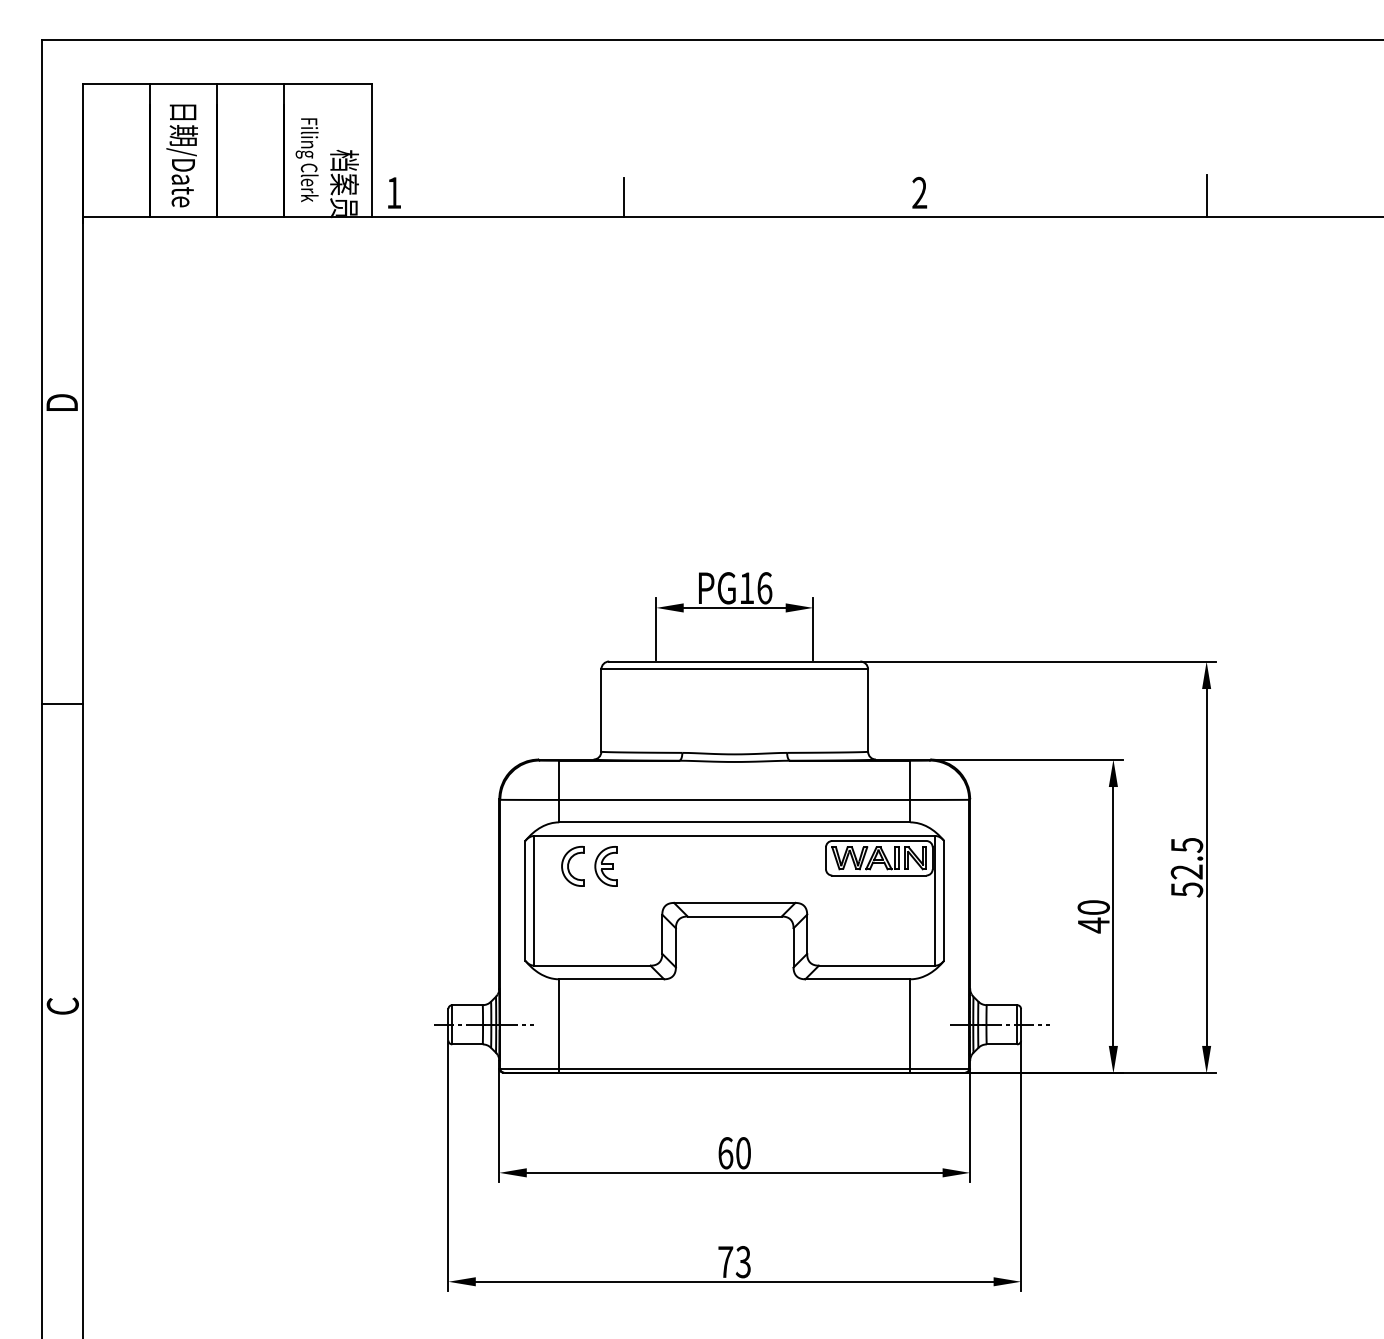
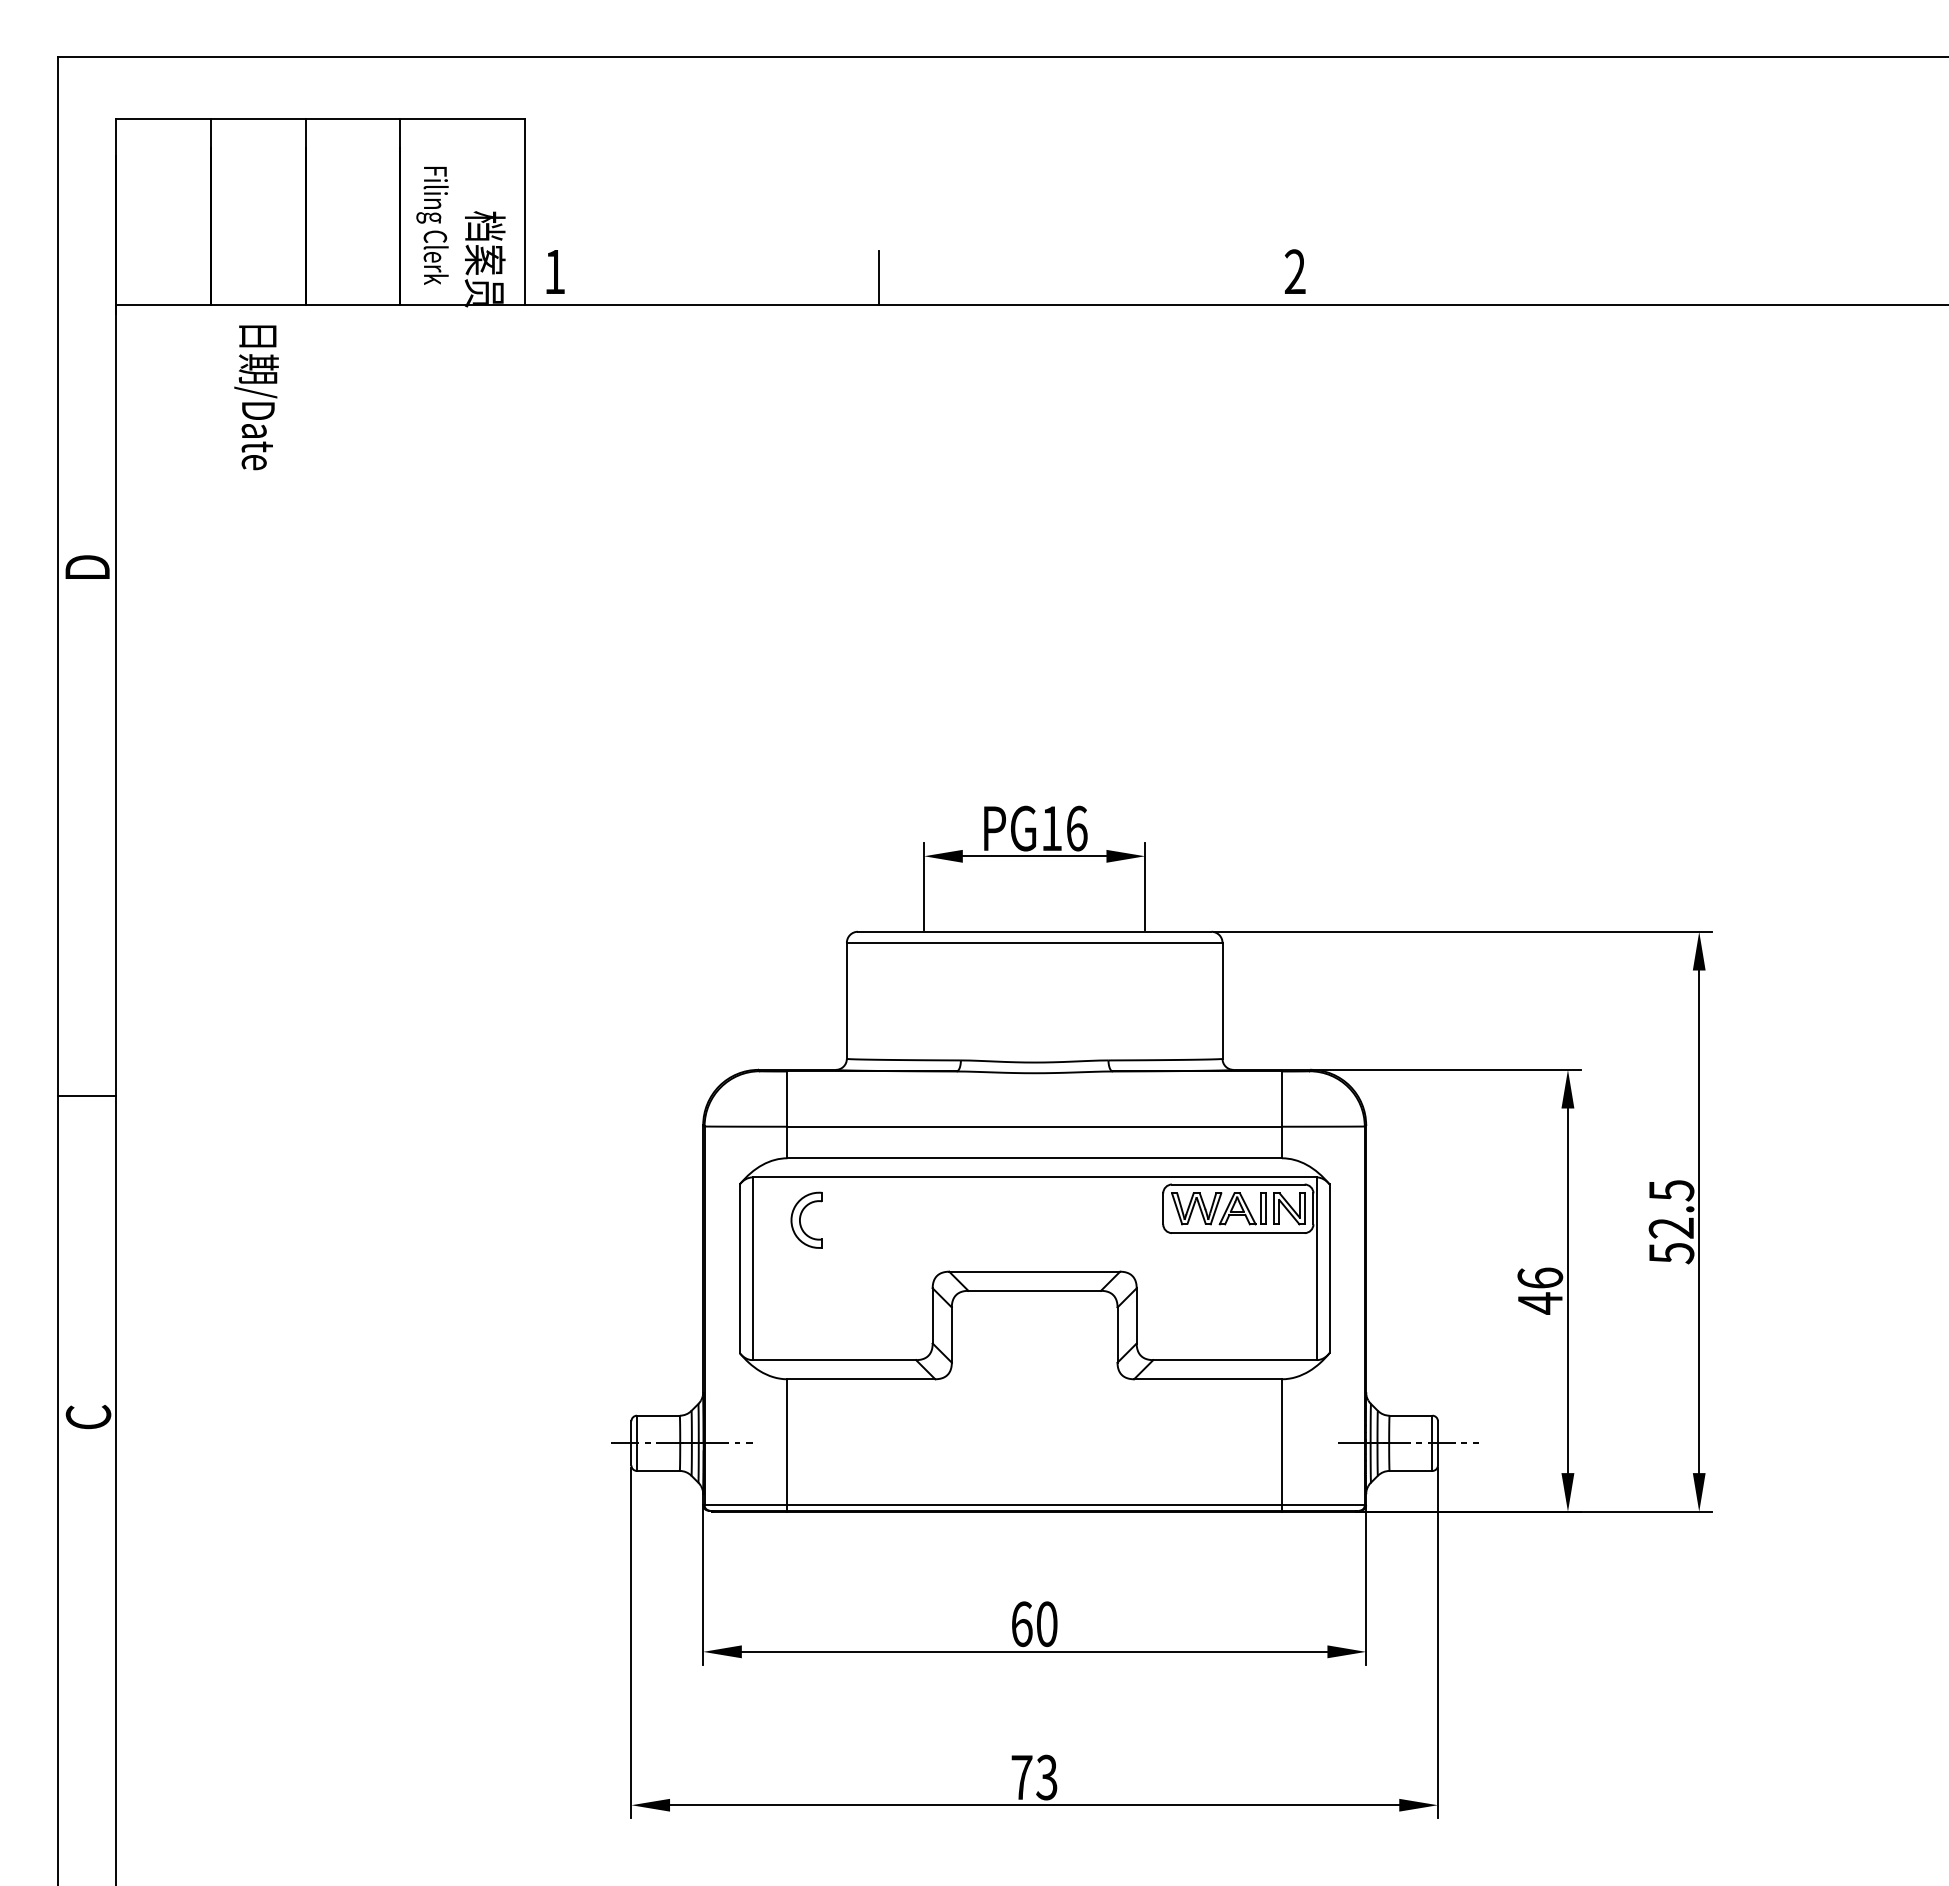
text: (182, 155) -> (256, 397), moved
line: (1207, 196) -> (1700, 276), removed
line: (62, 704) -> (87, 1096), moved
part: (606, 865) -> (853, 1219), removed
text: (1093, 907) -> (1540, 1277), 40 -> 46

